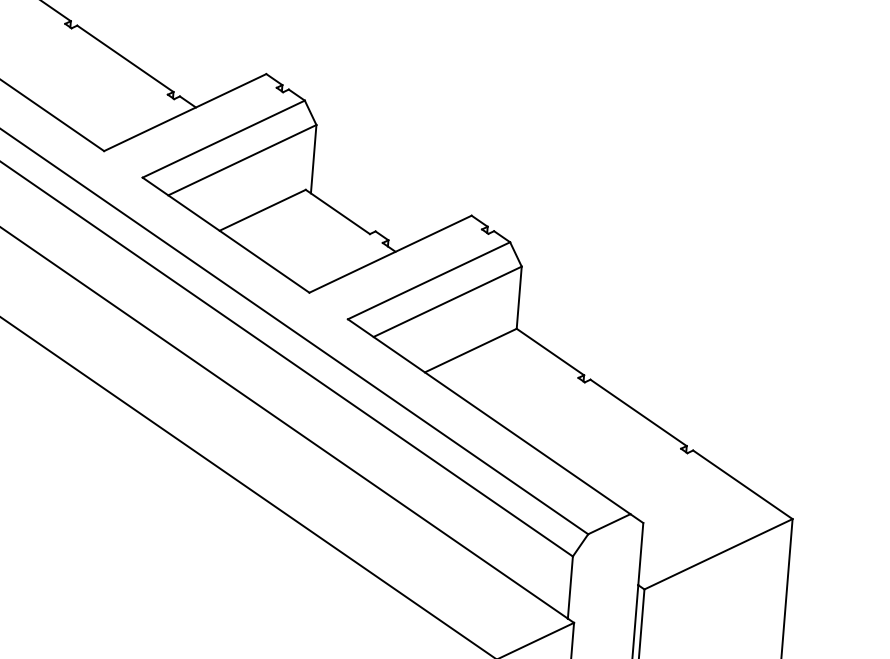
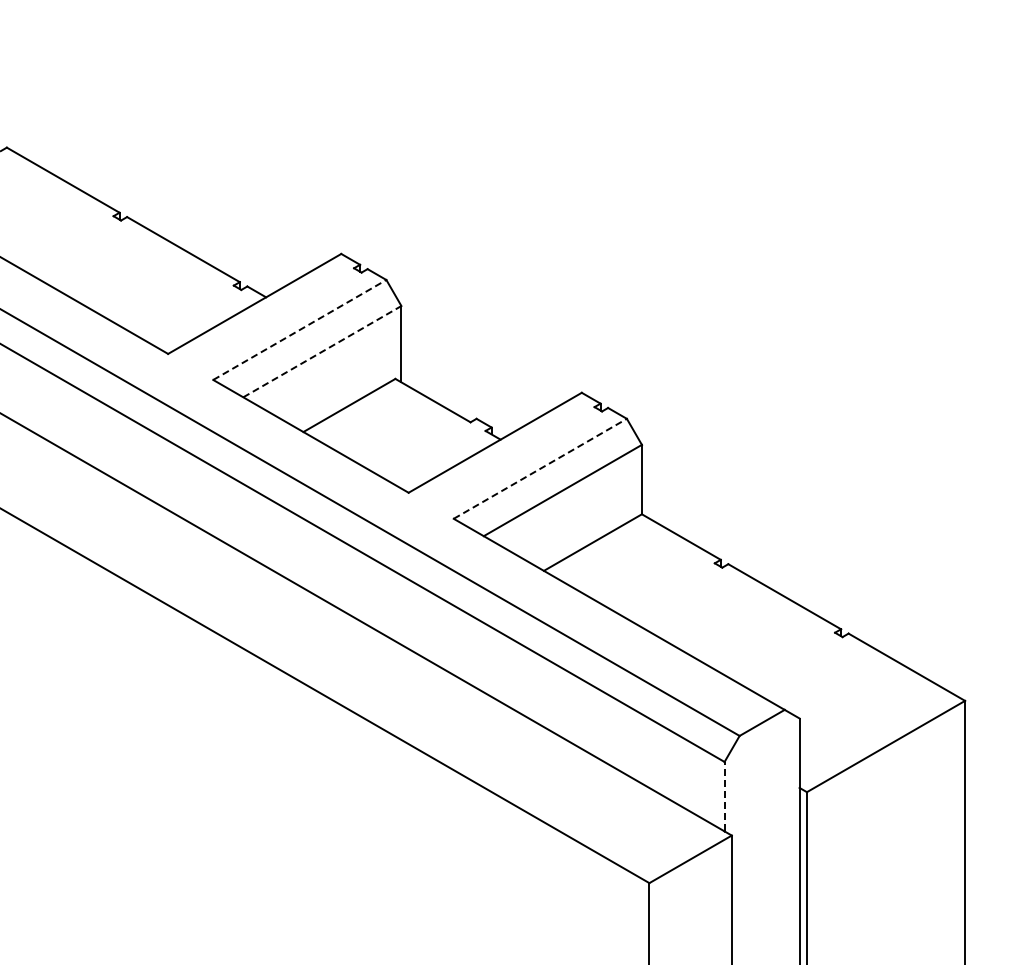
line: (223, 138) -> (299, 329), solid -> dashed
line: (242, 160) -> (322, 351), solid -> dashed
line: (429, 280) -> (540, 468), solid -> dashed
line: (570, 587) -> (724, 796), solid -> dashed

